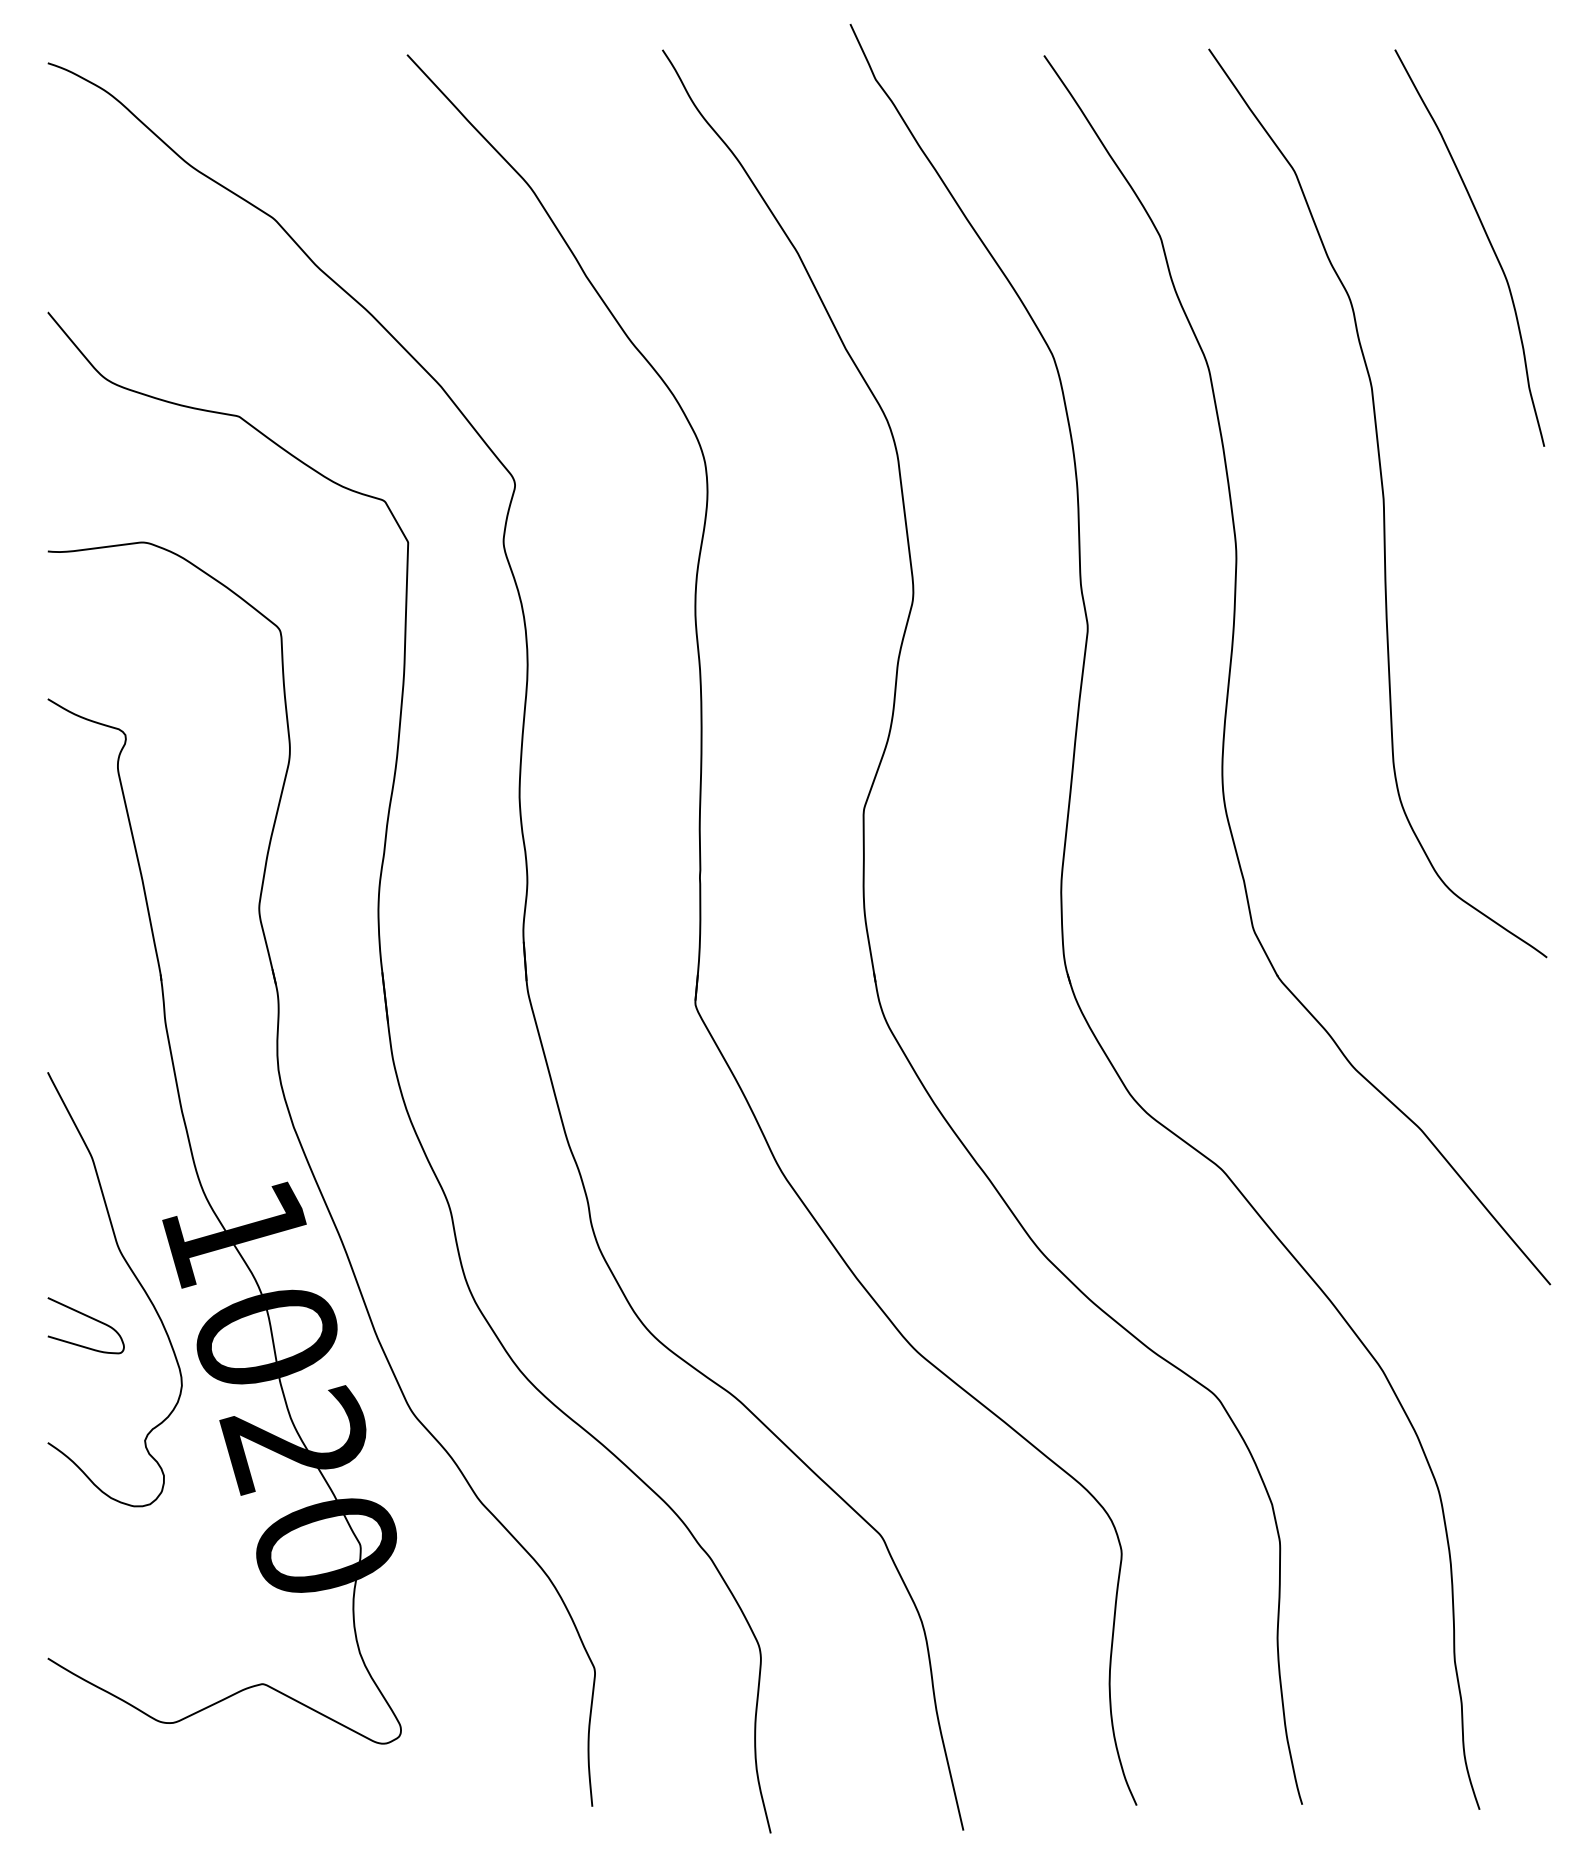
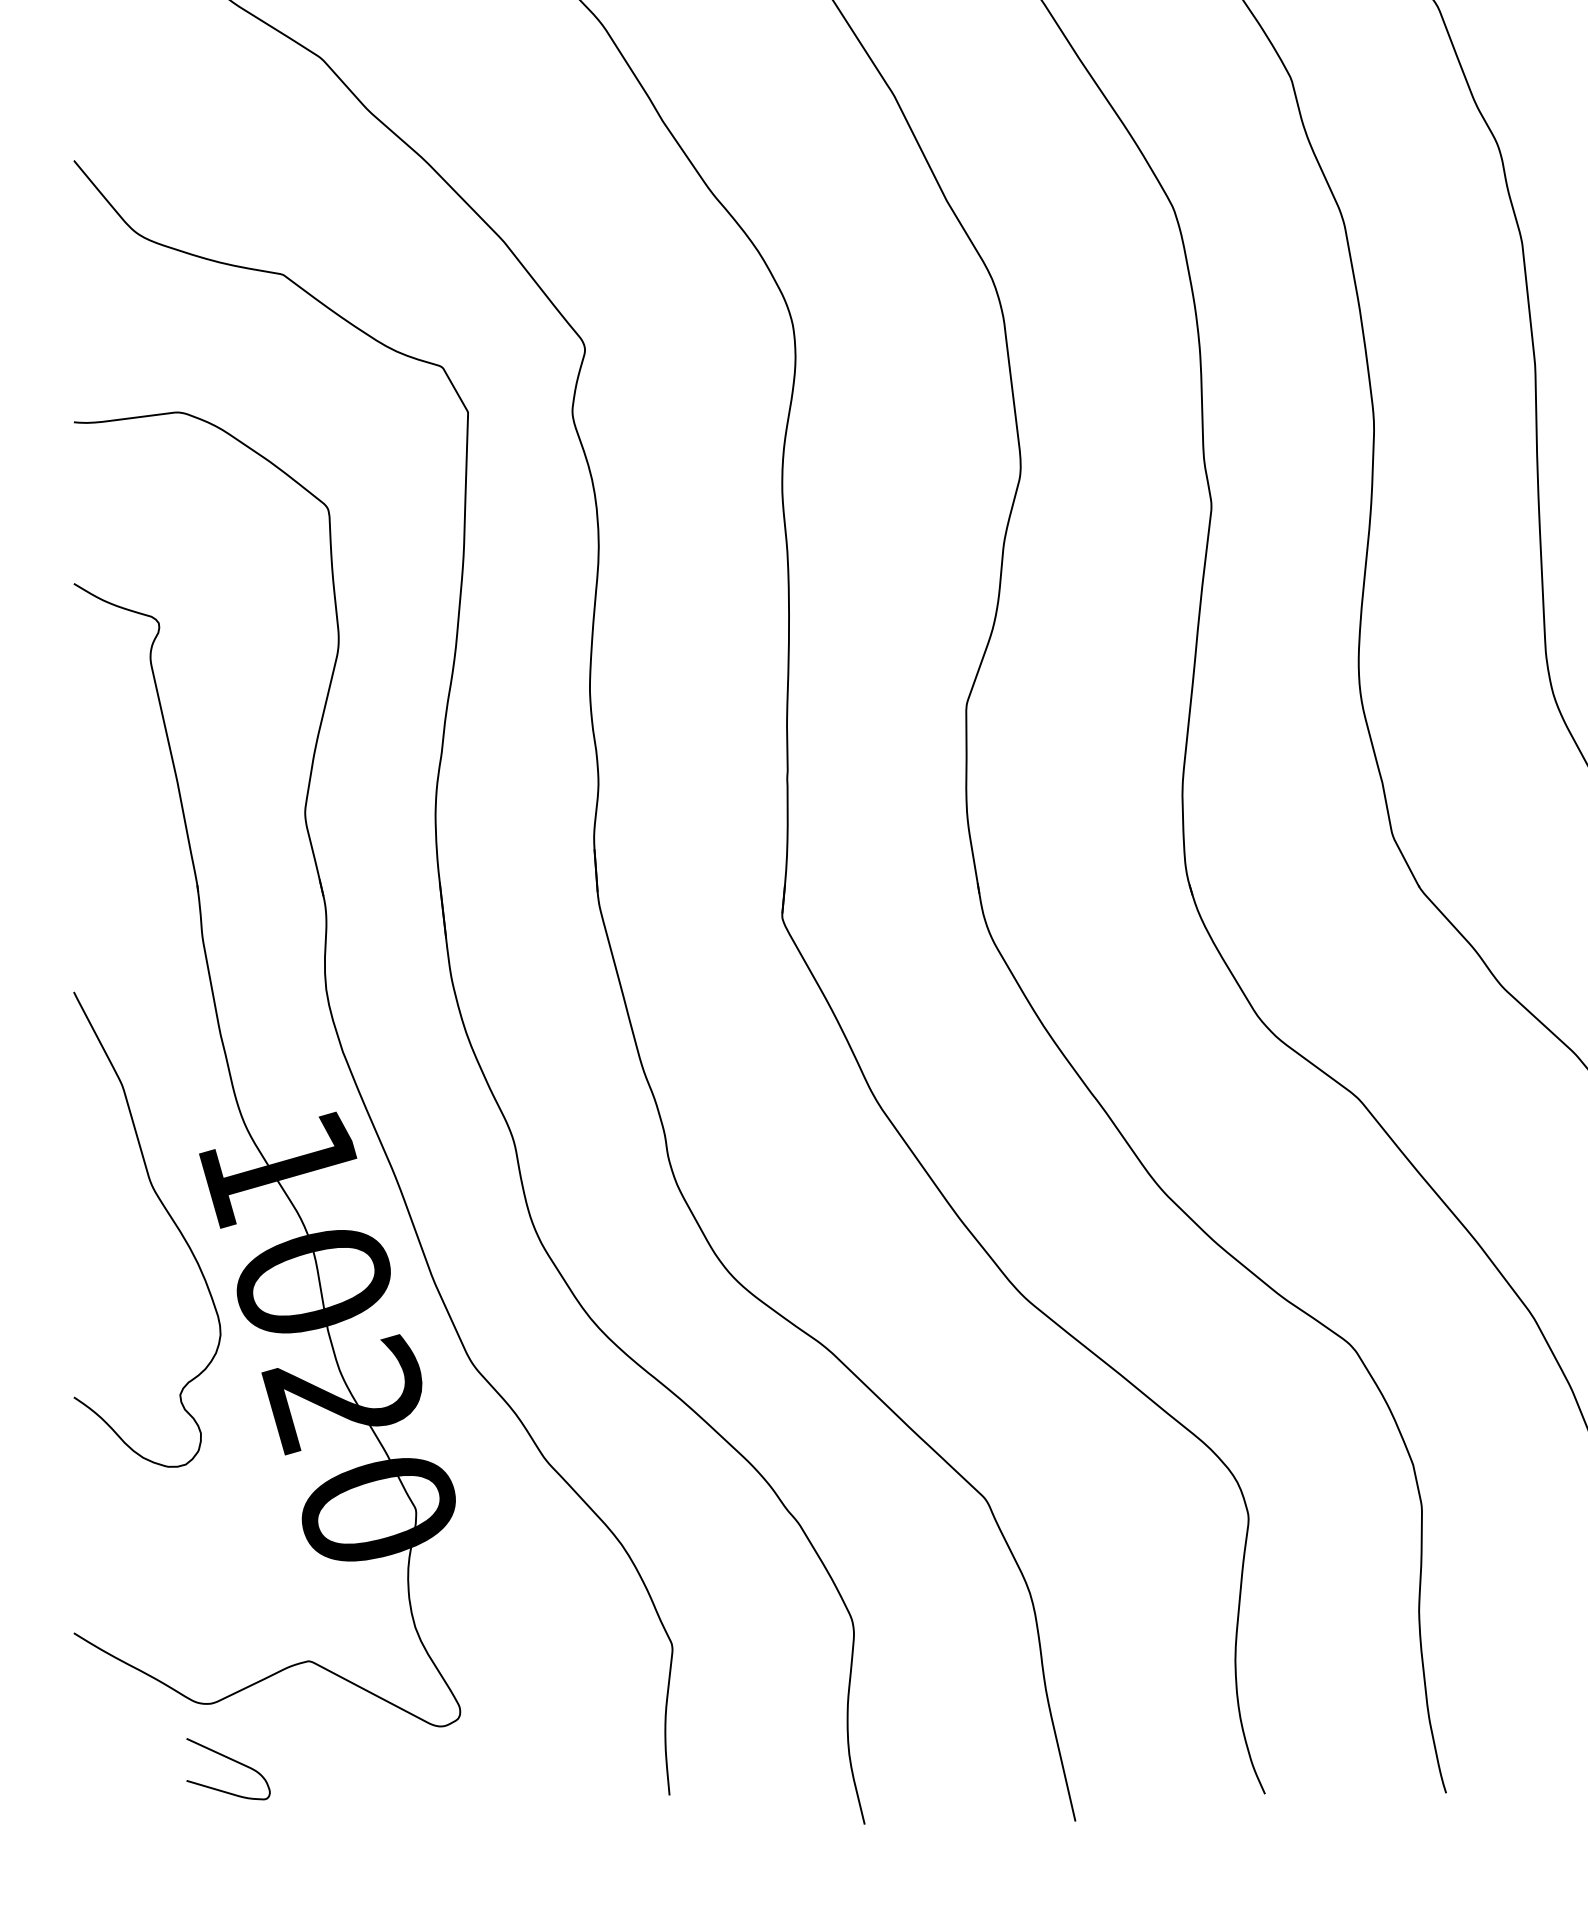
curve: (87, 1317) -> (229, 1760), moved

